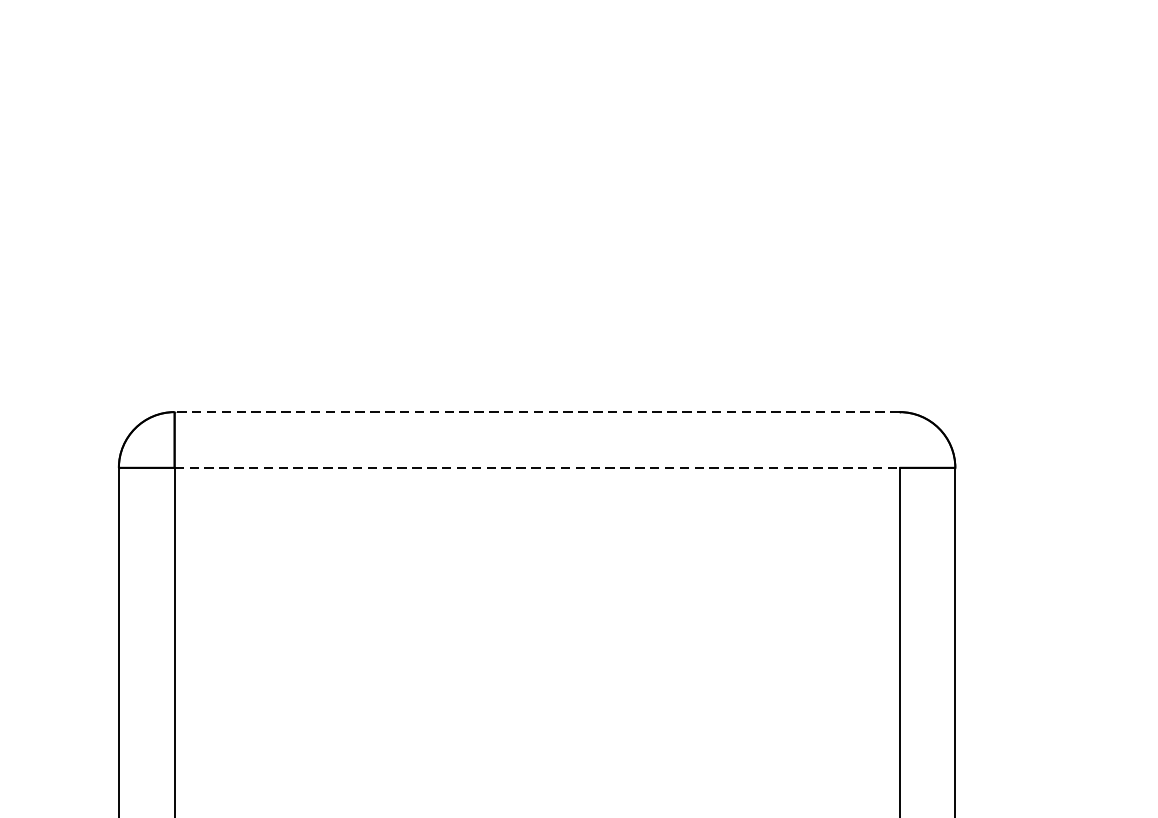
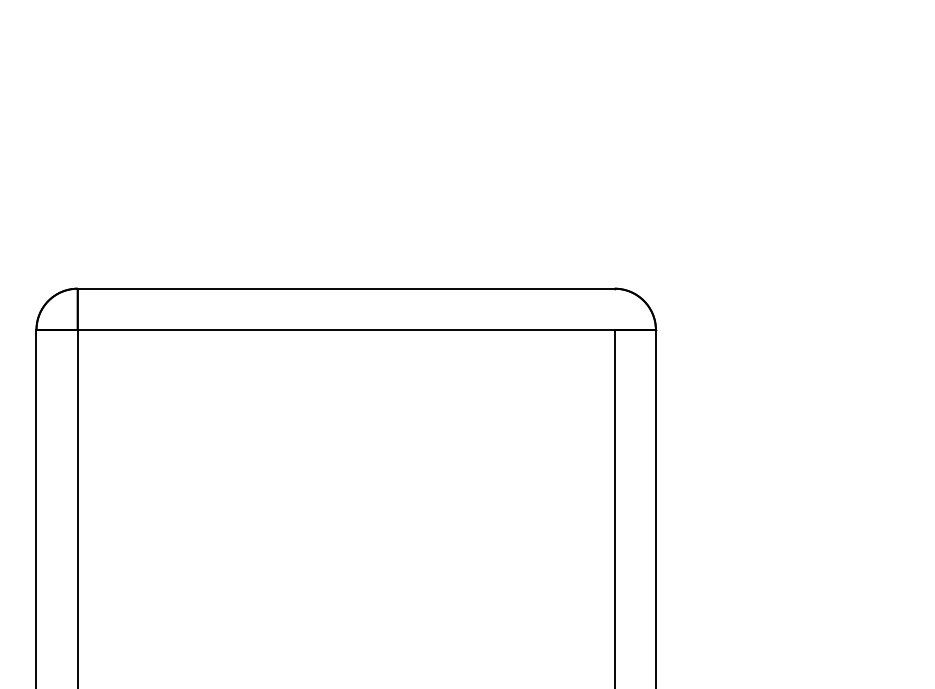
line: (536, 411) -> (345, 288), dashed -> solid
line: (537, 468) -> (346, 330), dashed -> solid

